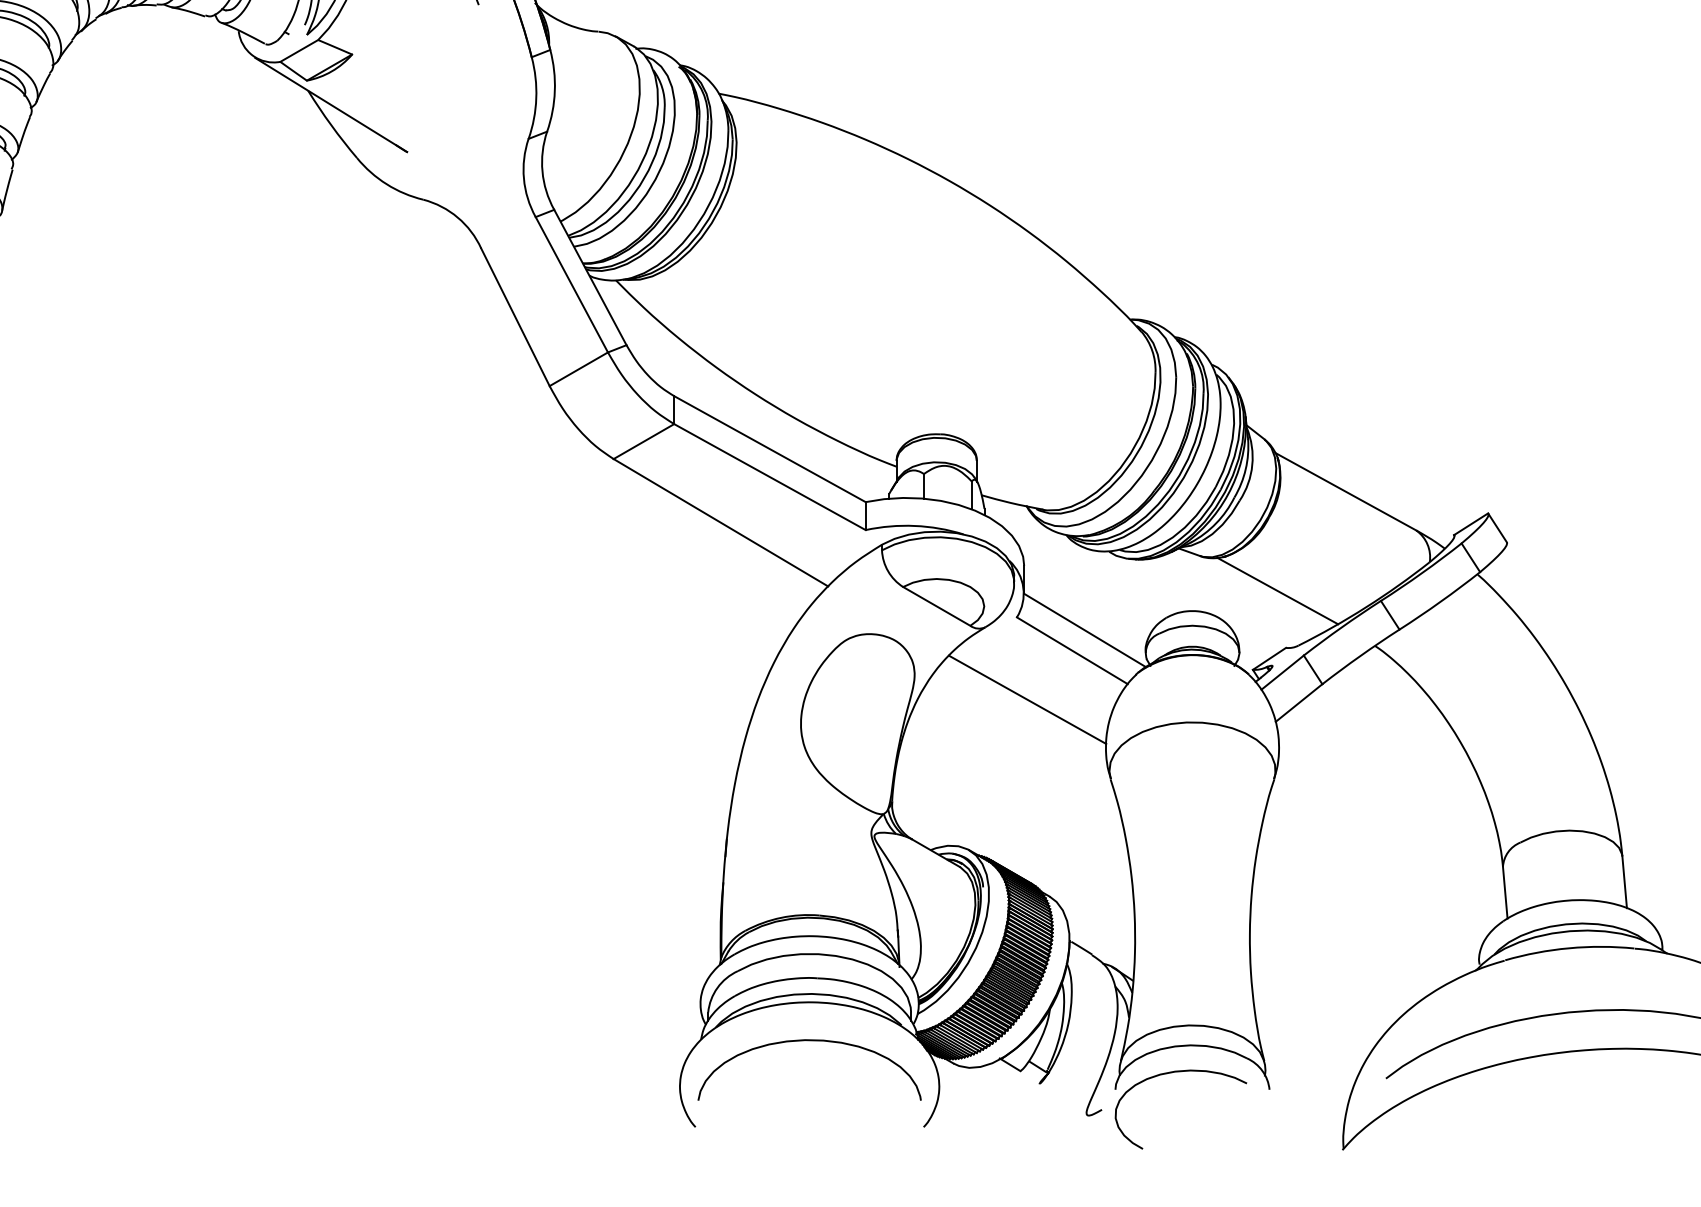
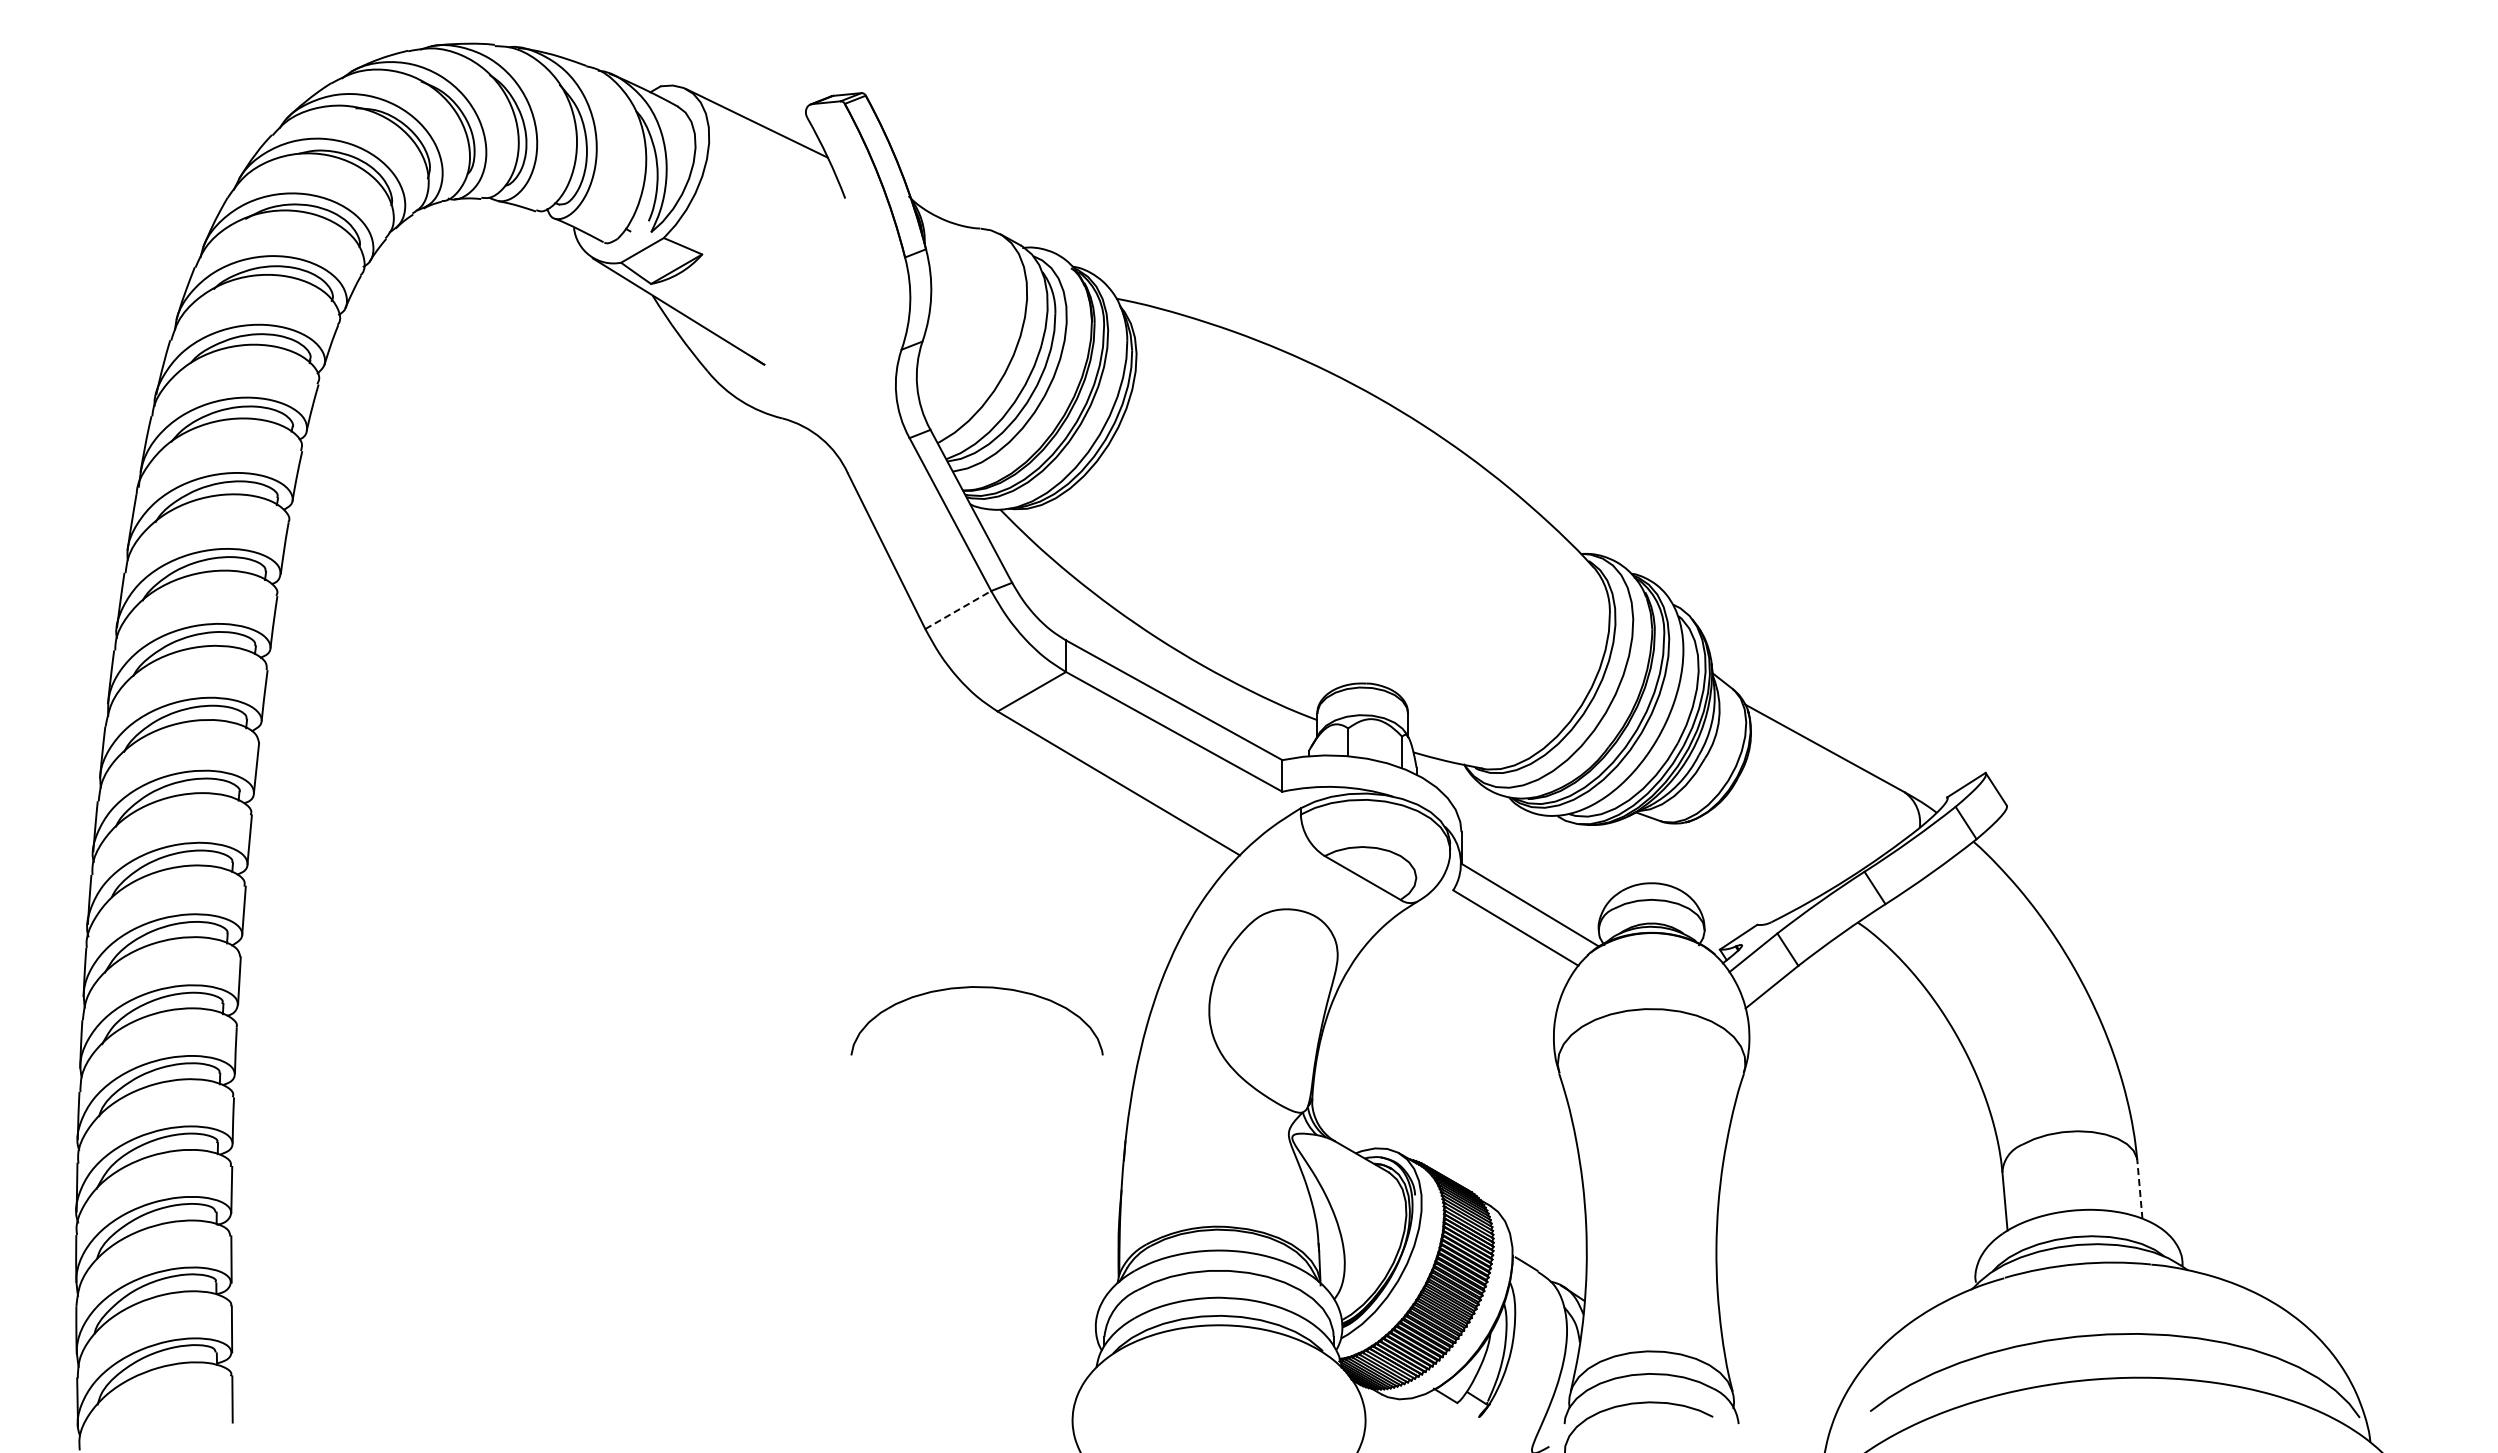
line: (579, 368) -> (958, 609), solid -> dashed
line: (1277, 590) -> (1747, 860), removed
line: (1027, 699) -> (1465, 983), removed
line: (1624, 882) -> (2139, 1189), solid -> dashed
curve: (810, 1041) -> (978, 988), moved

